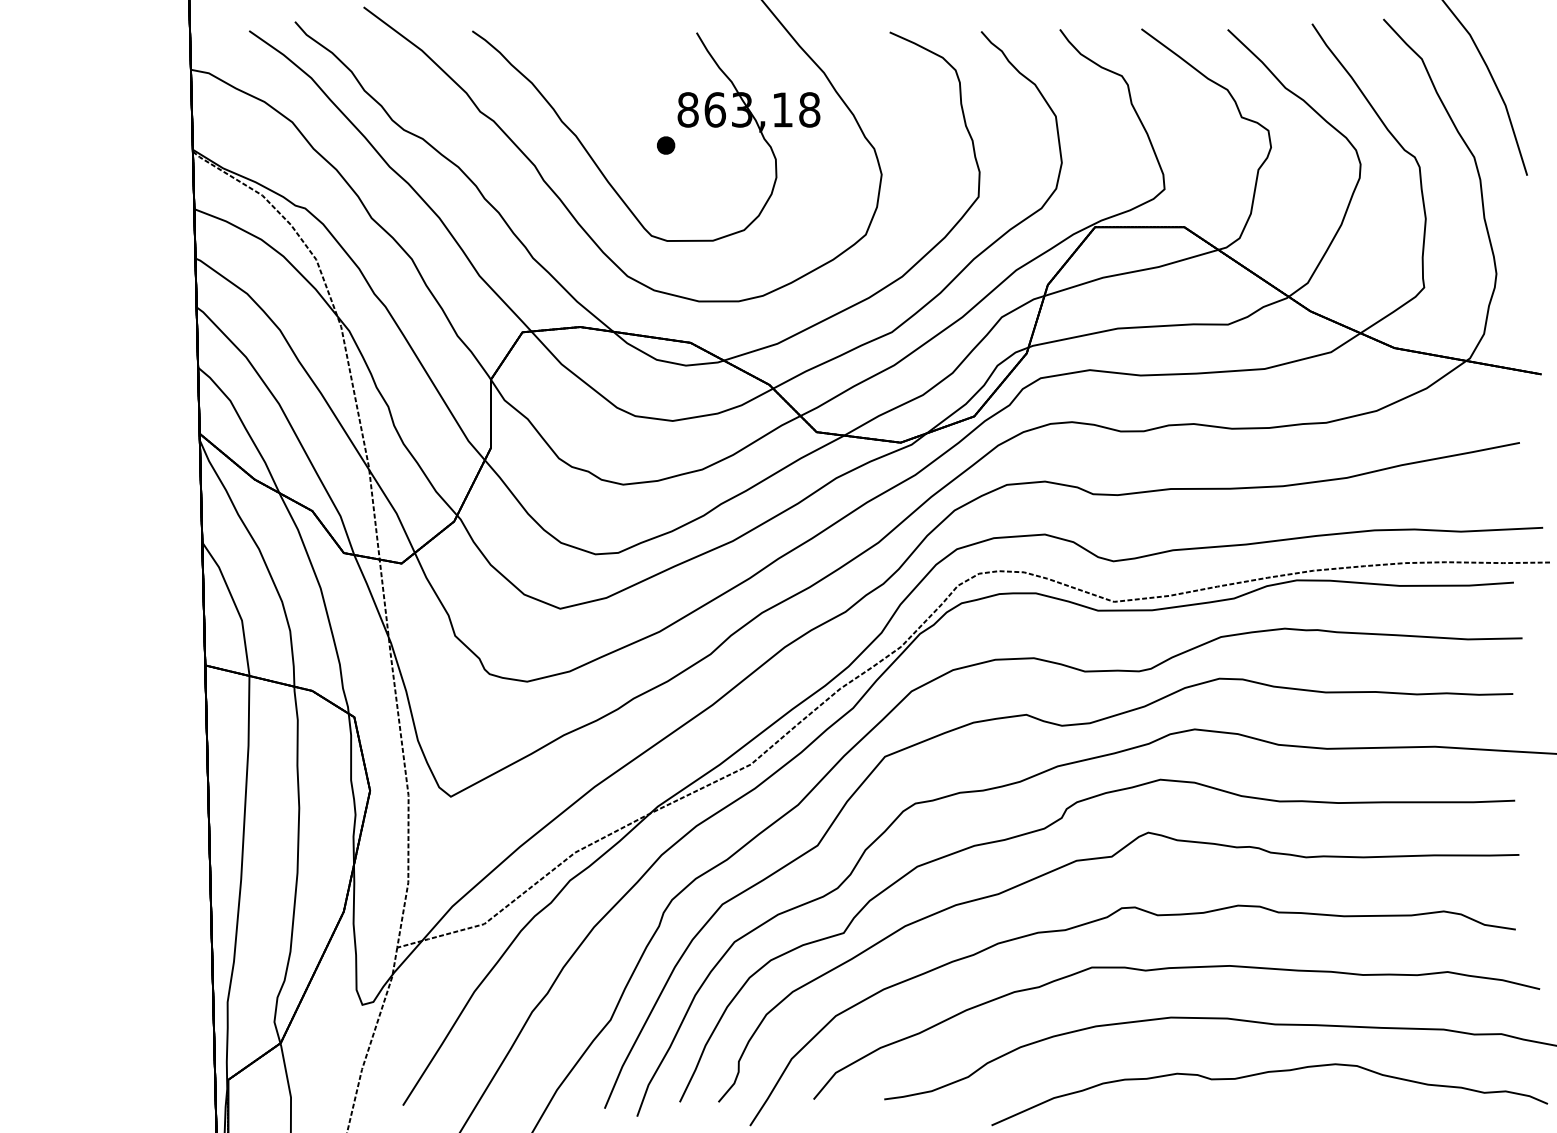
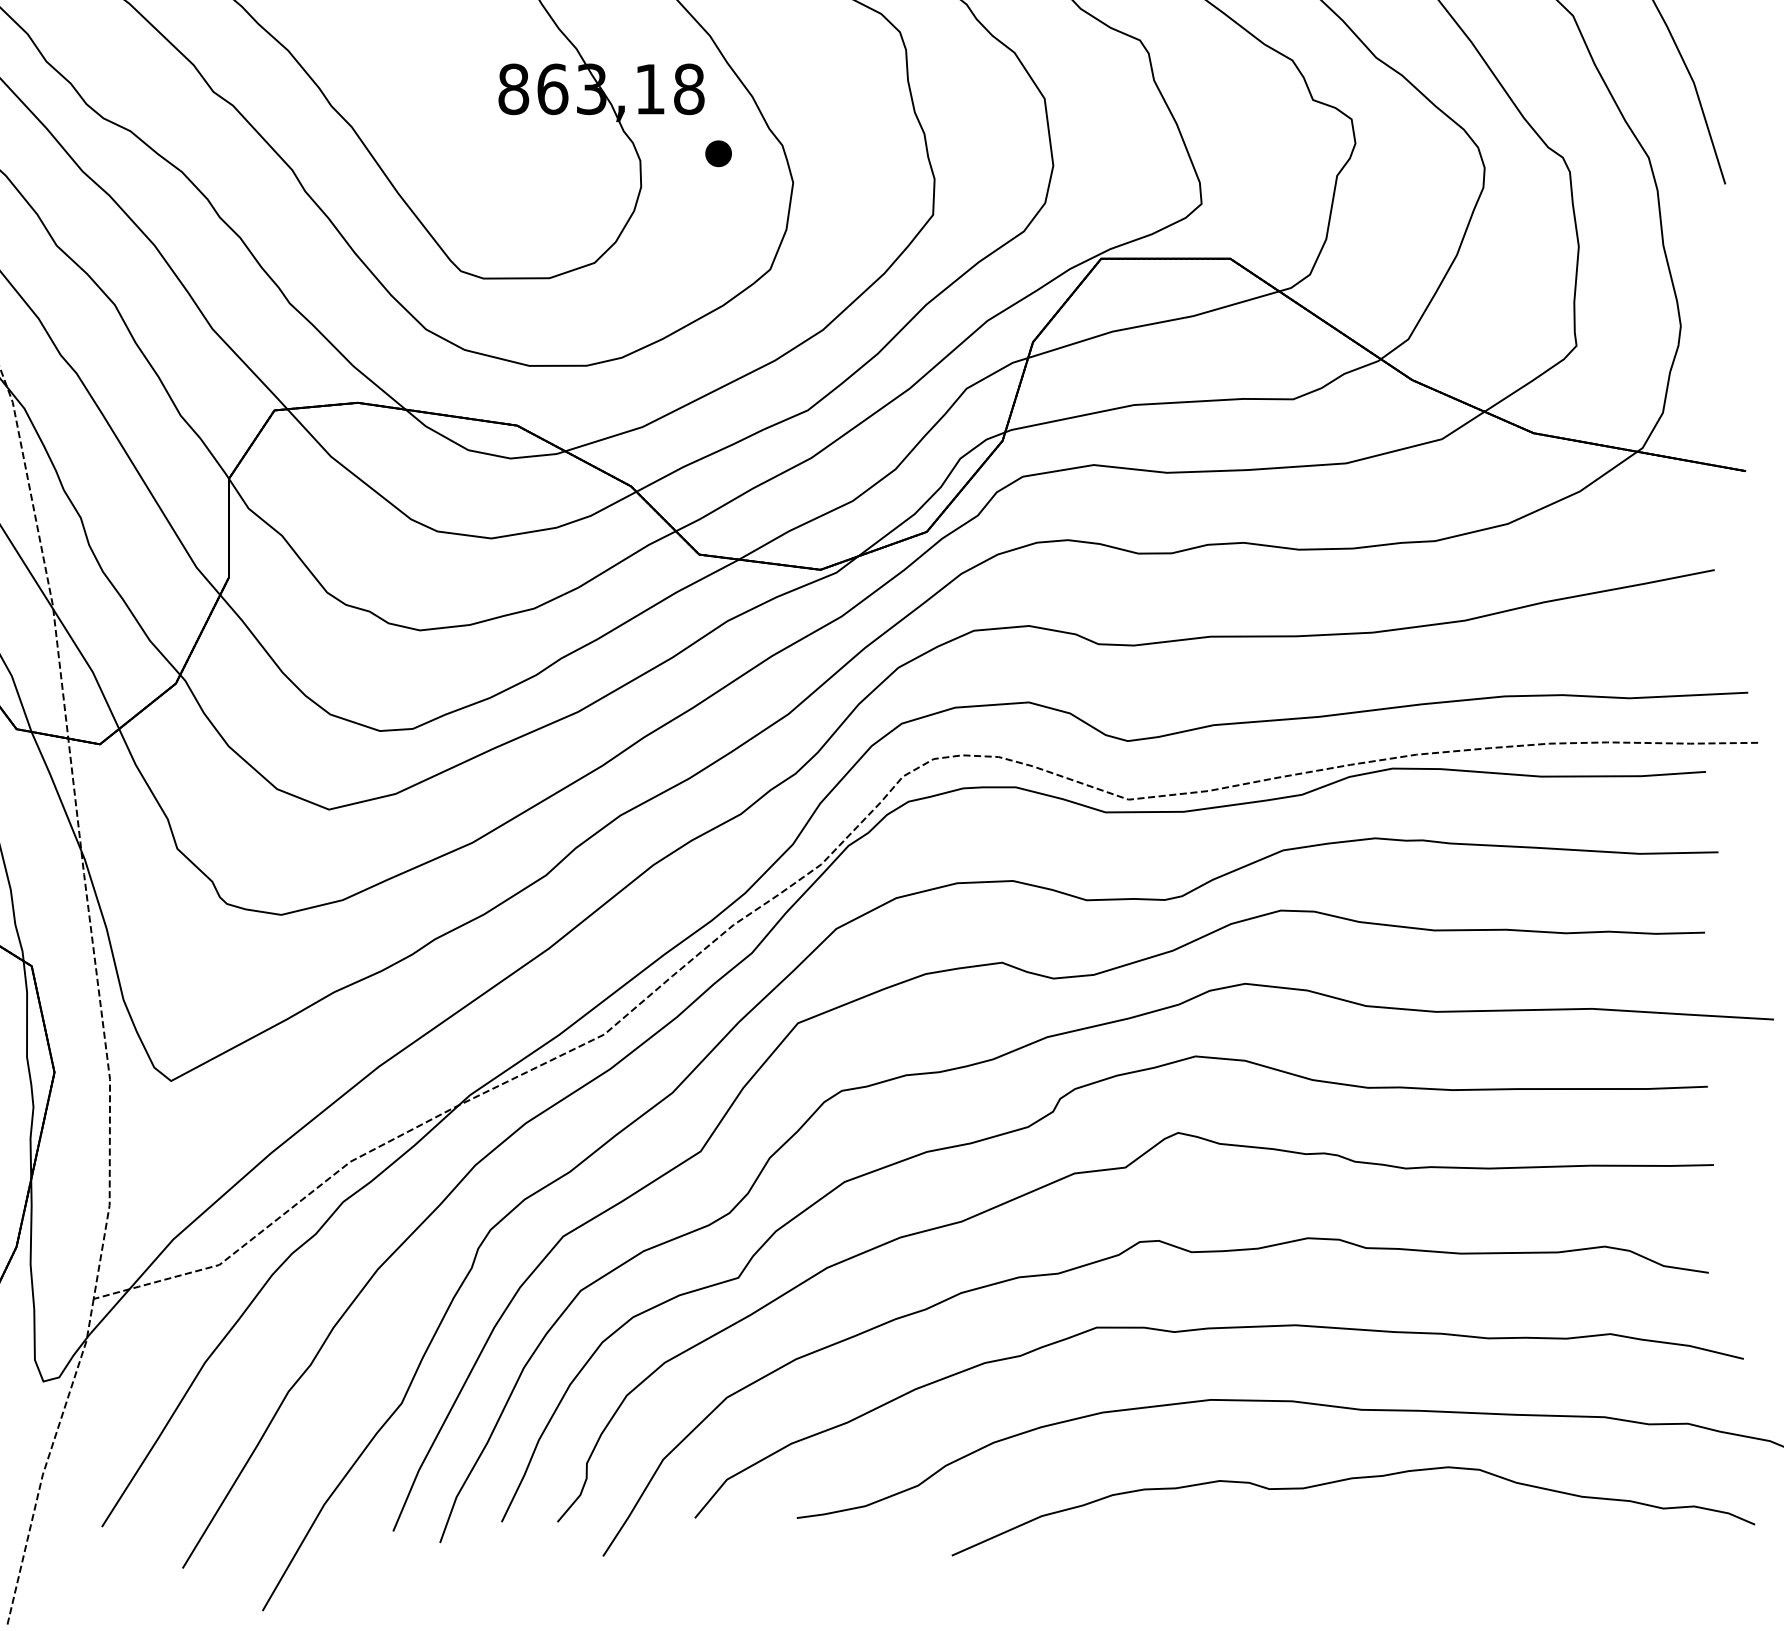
part: (666, 145) -> (719, 153), moved

